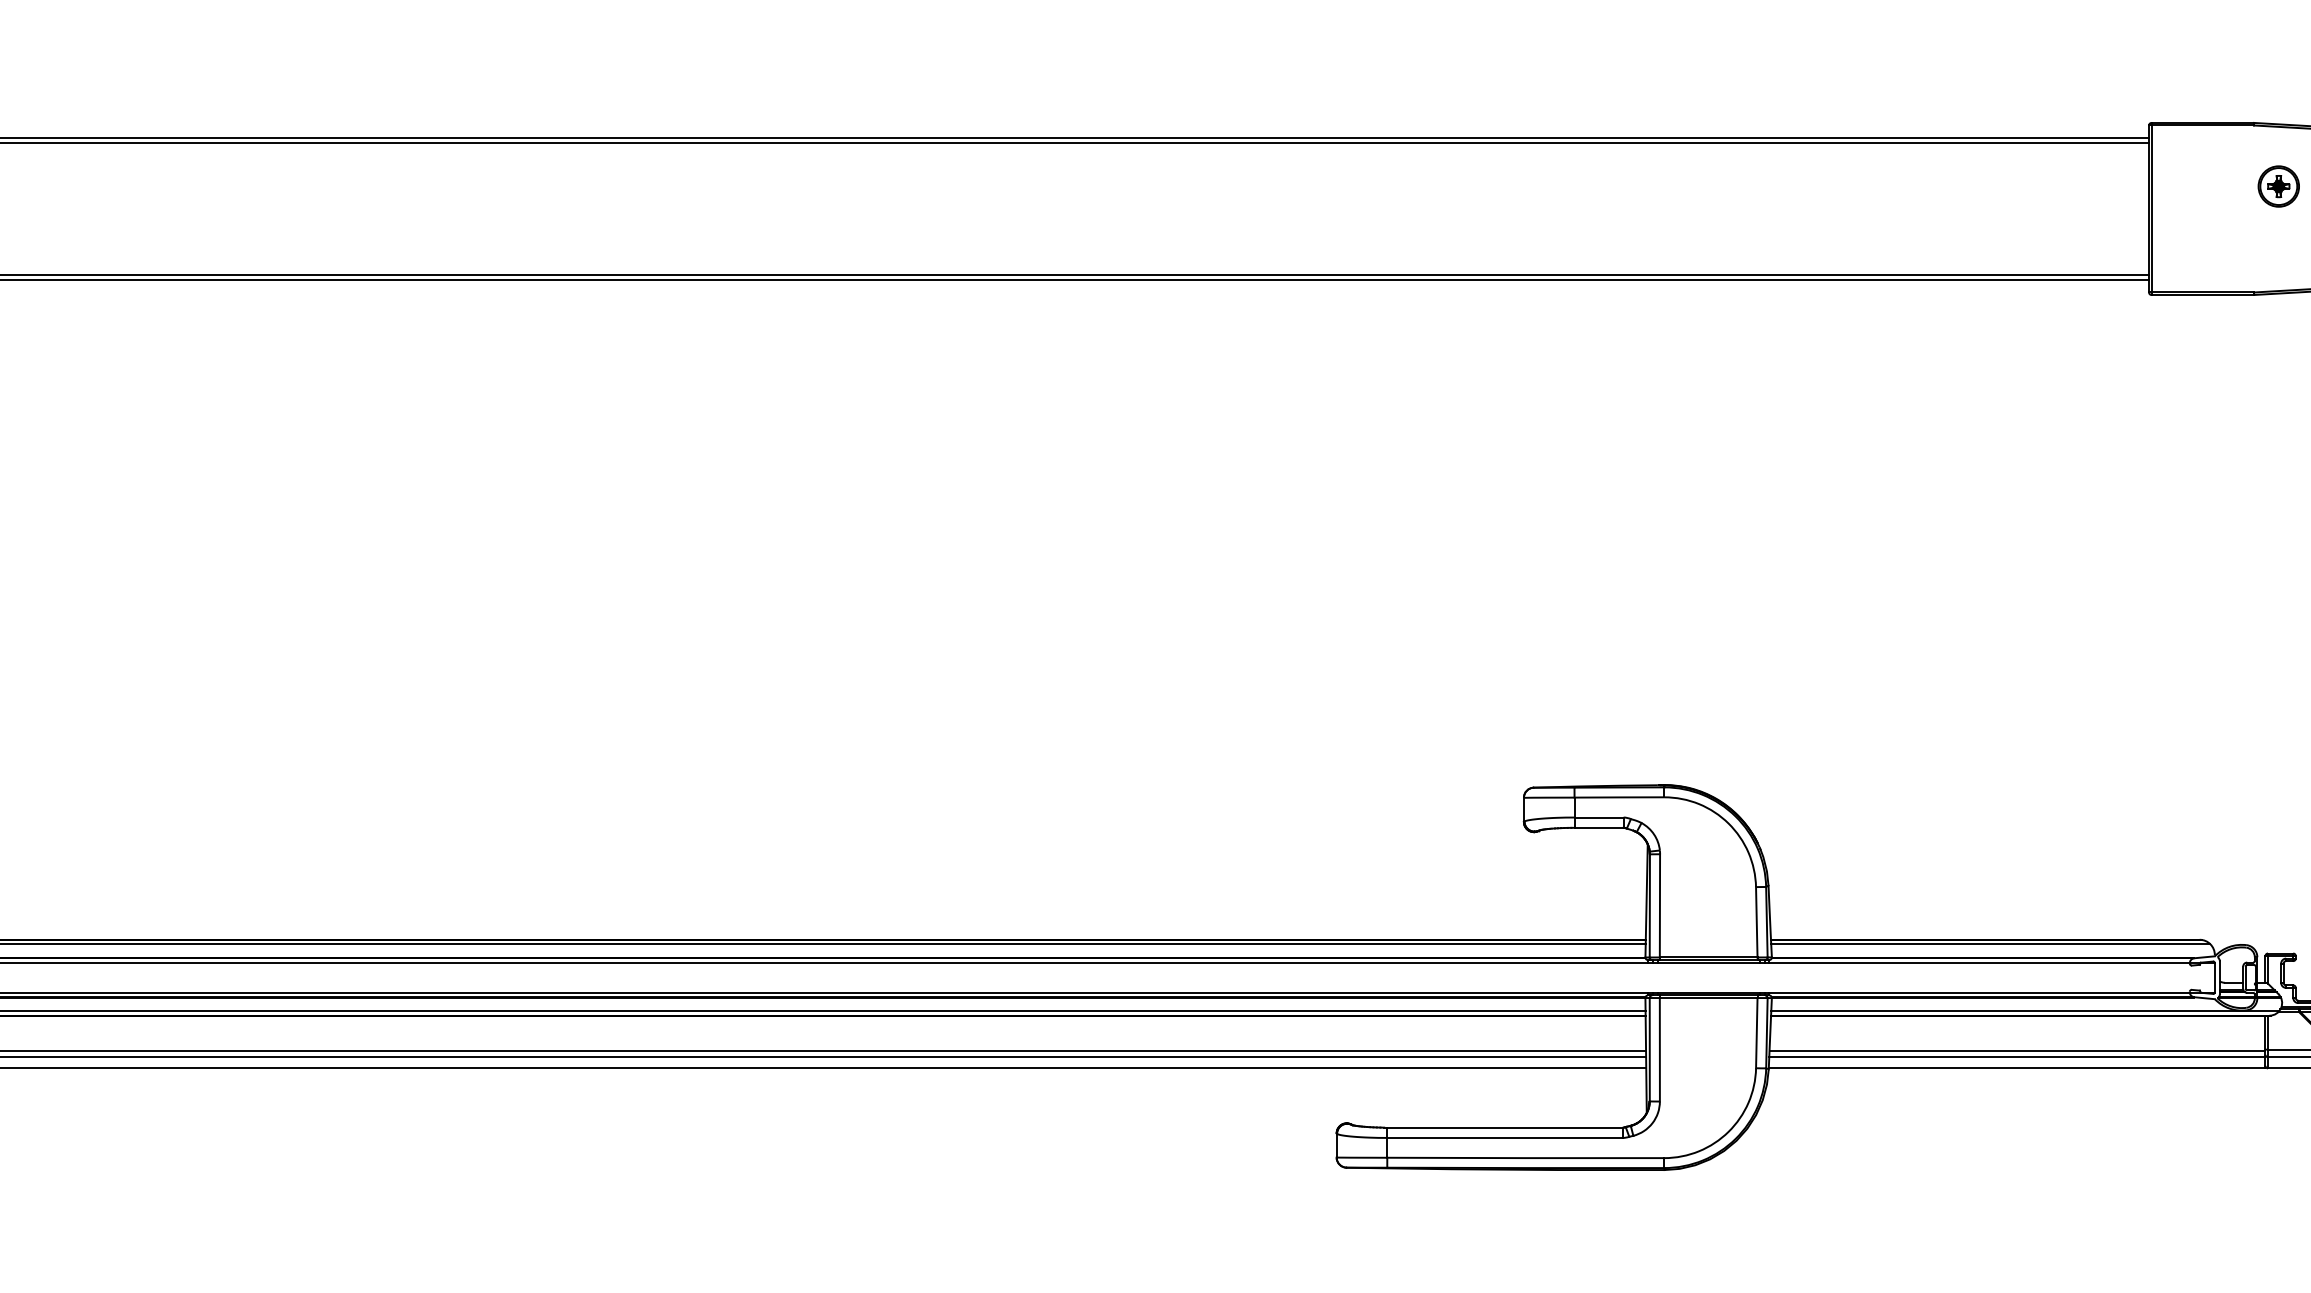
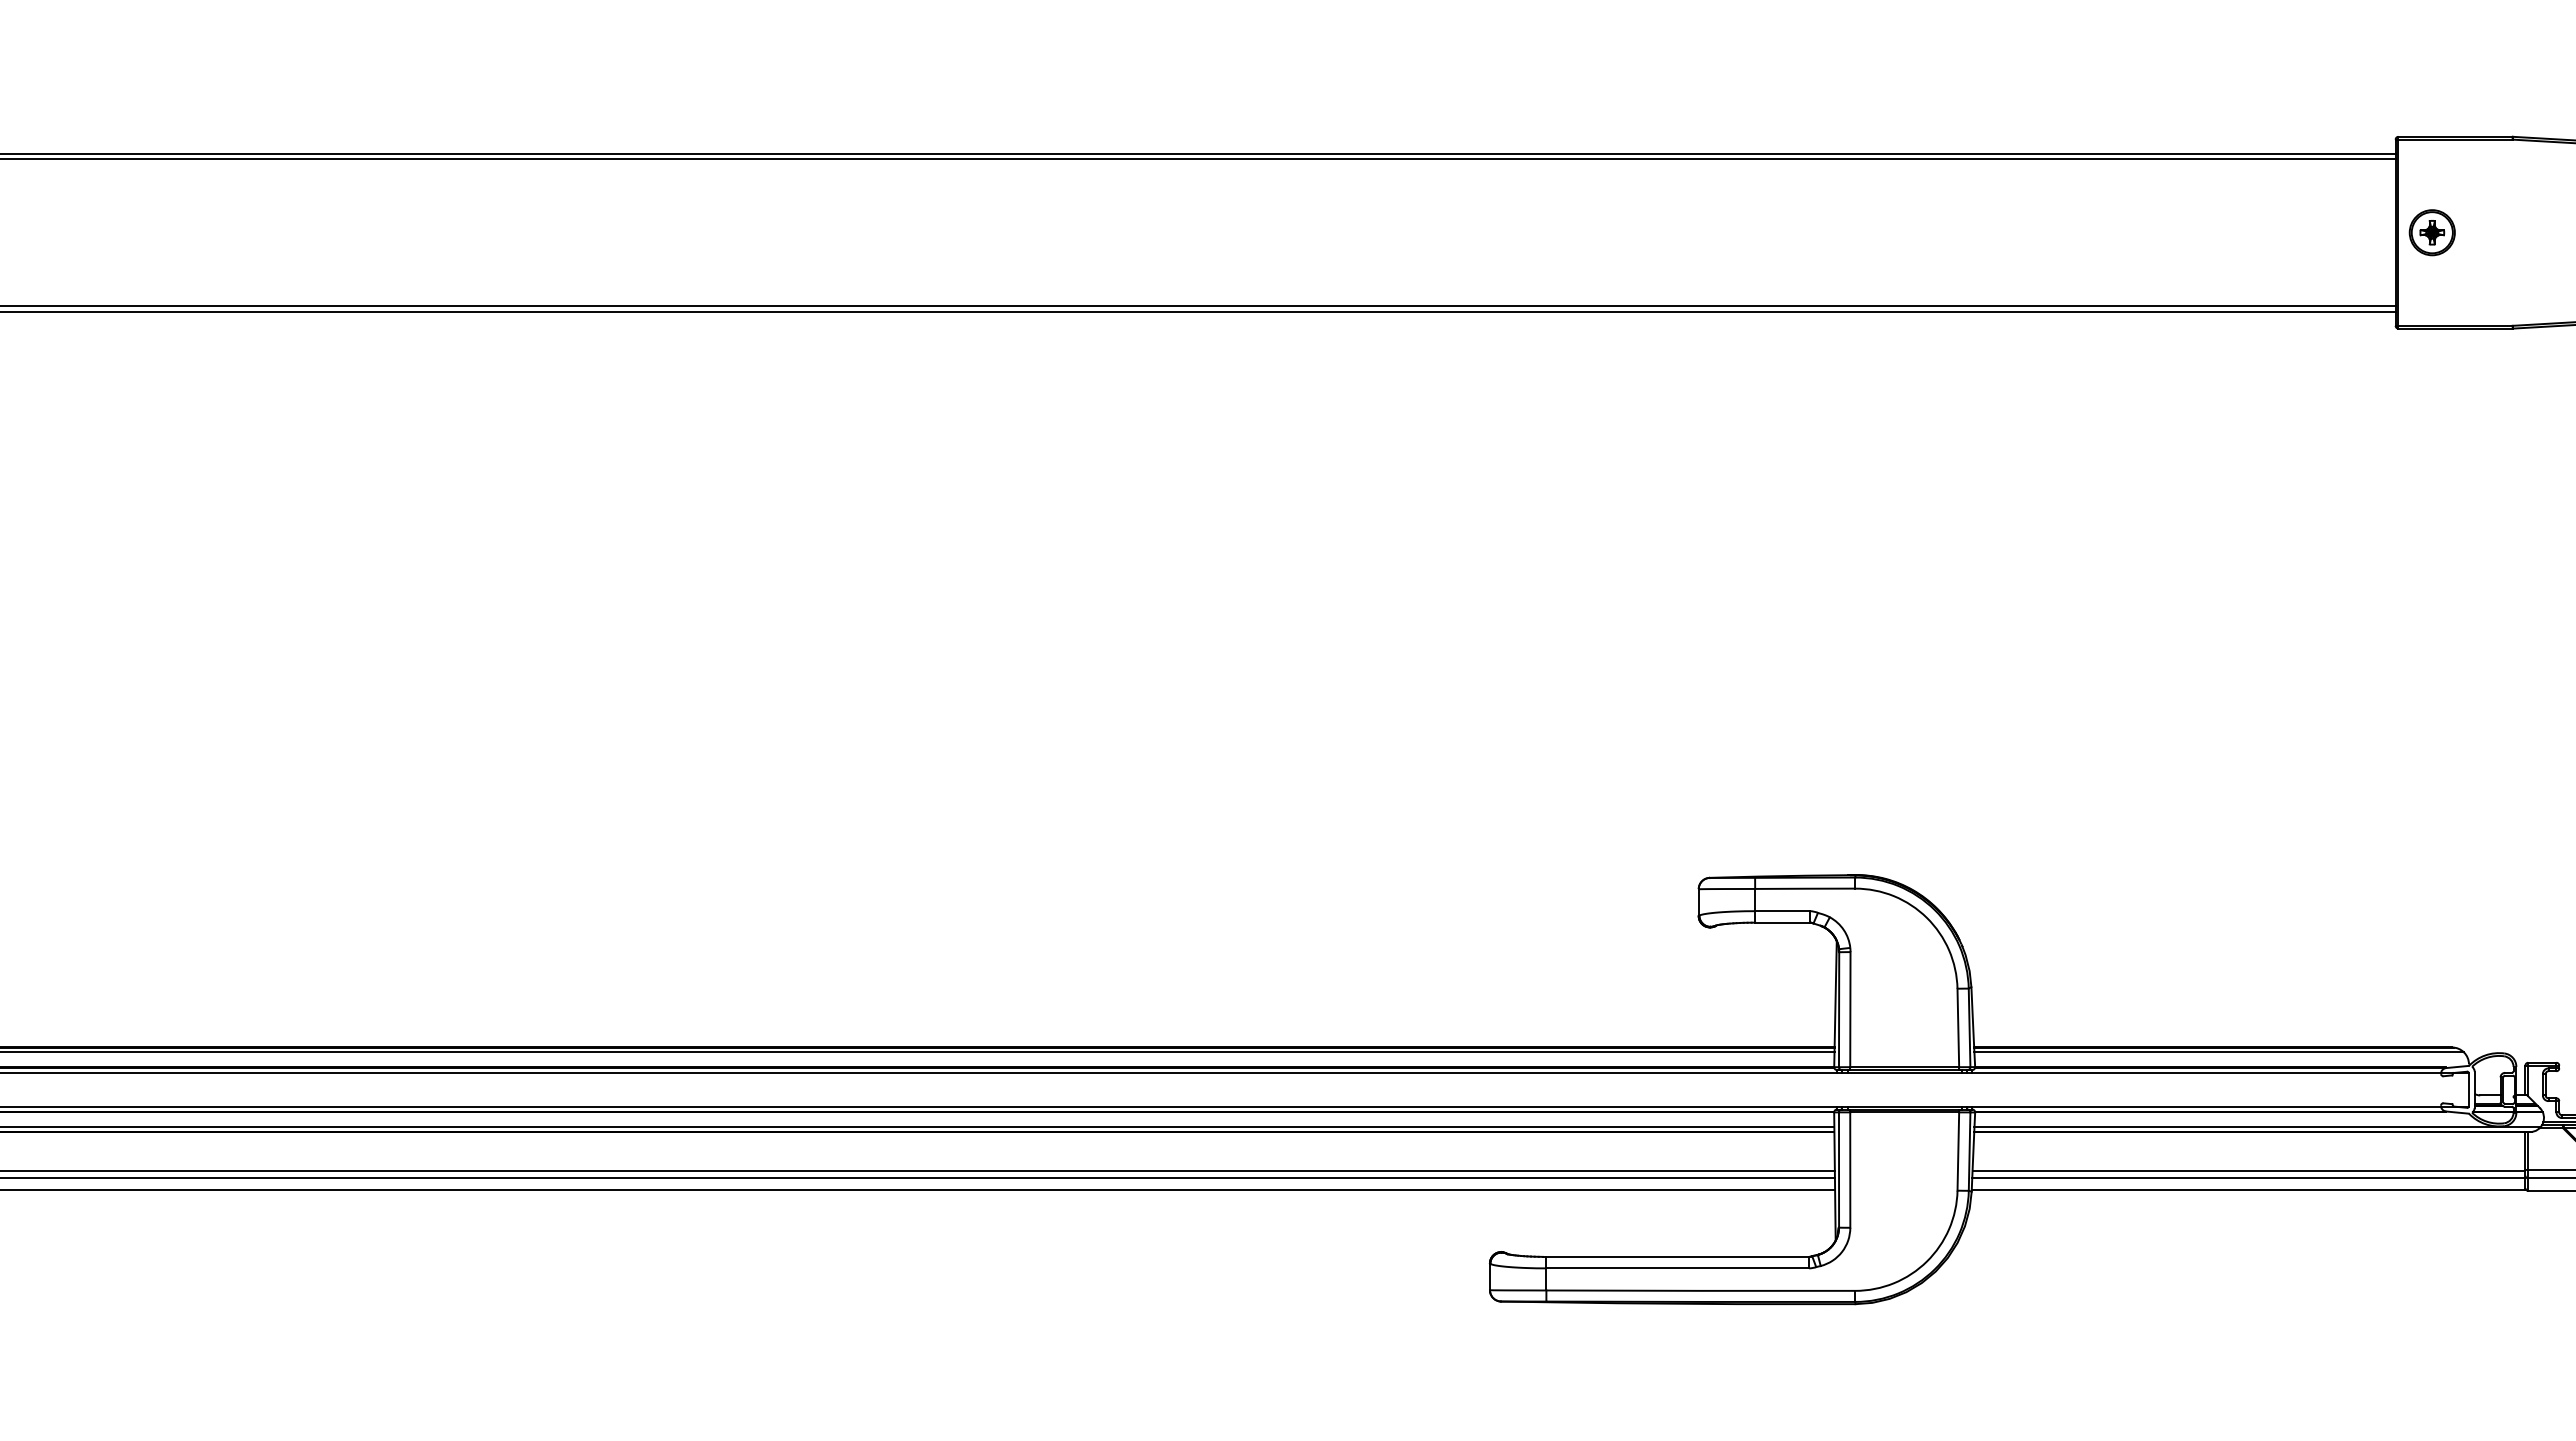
part: (2278, 186) -> (2431, 232), moved

